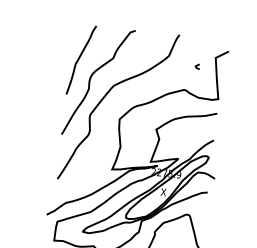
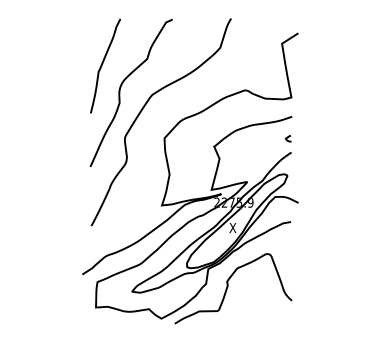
curve: (196, 66) -> (287, 138), moved

